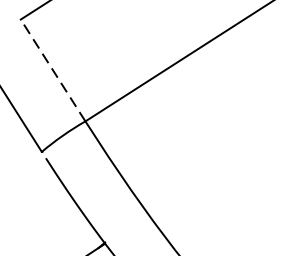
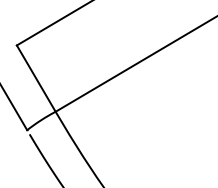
line: (53, 70) -> (36, 78), dashed -> solid

